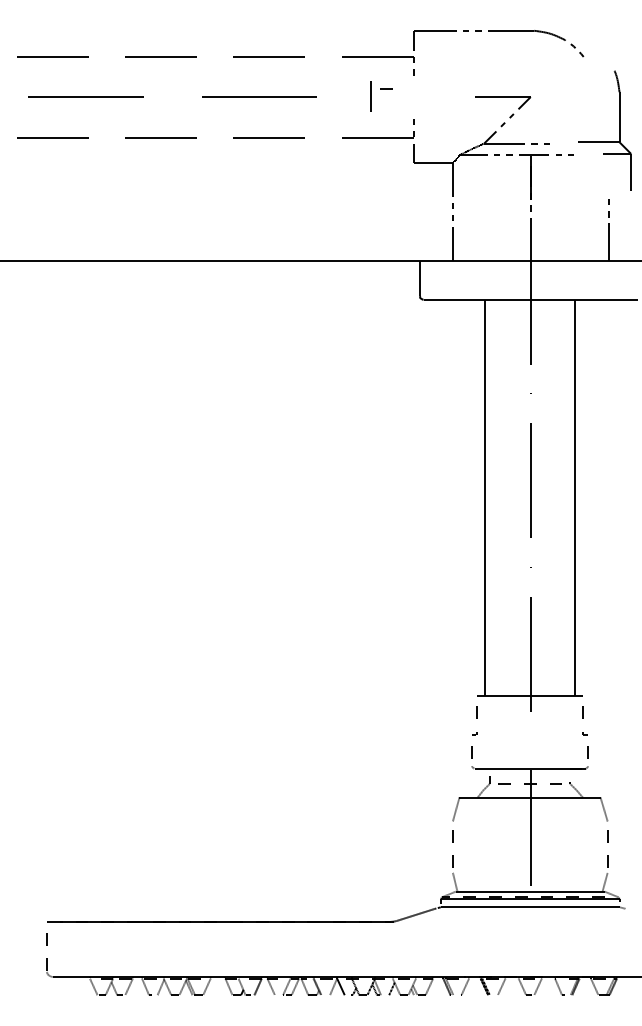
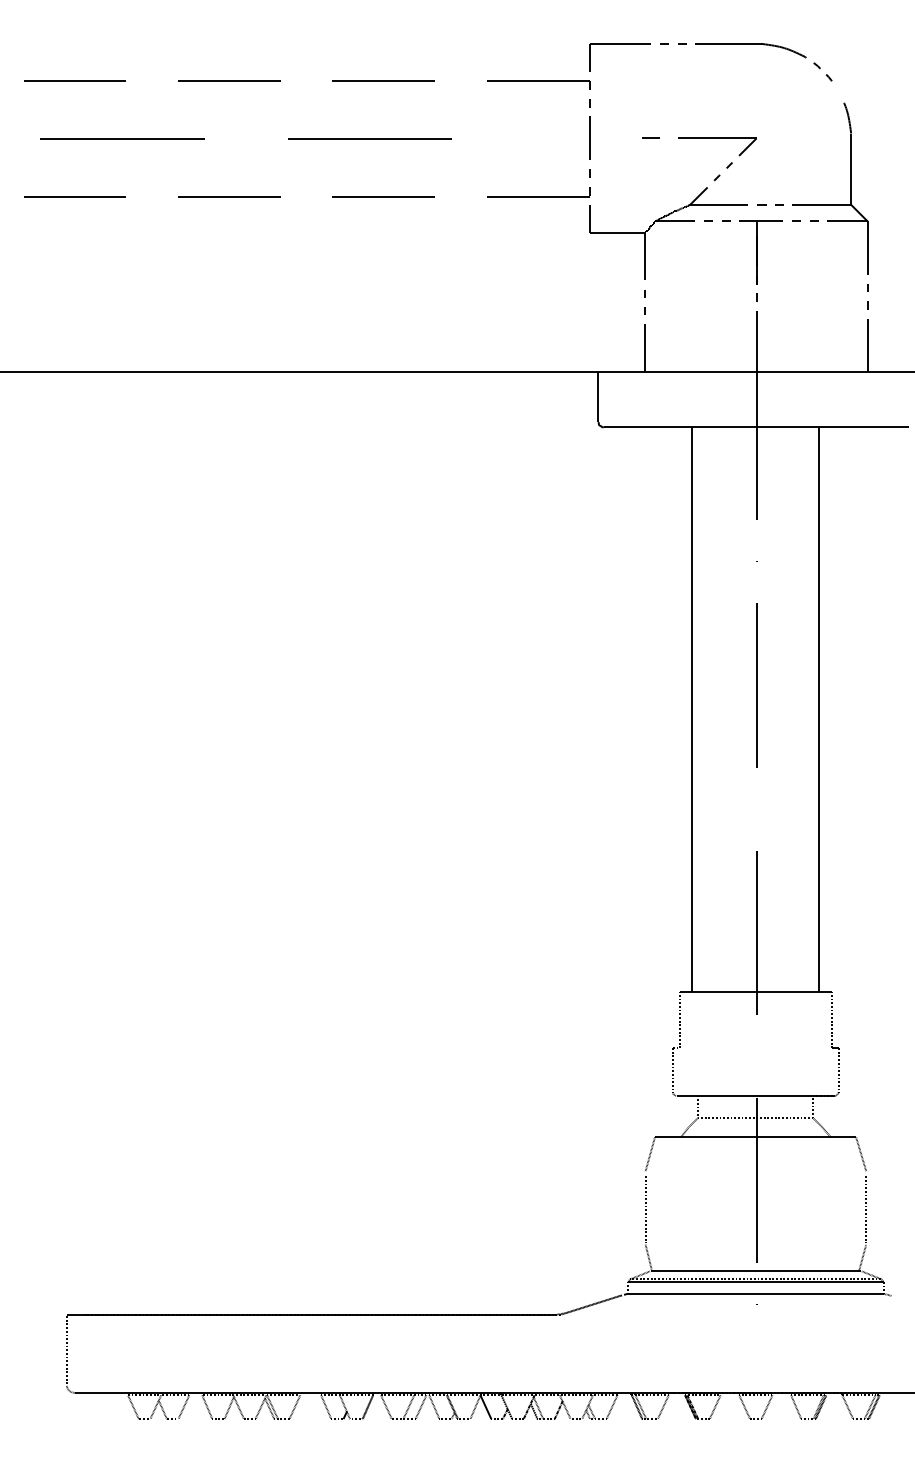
line: (386, 88) -> (650, 137), moved
line: (370, 96) -> (589, 137), moved
part: (605, 142) -> (830, 204), moved

